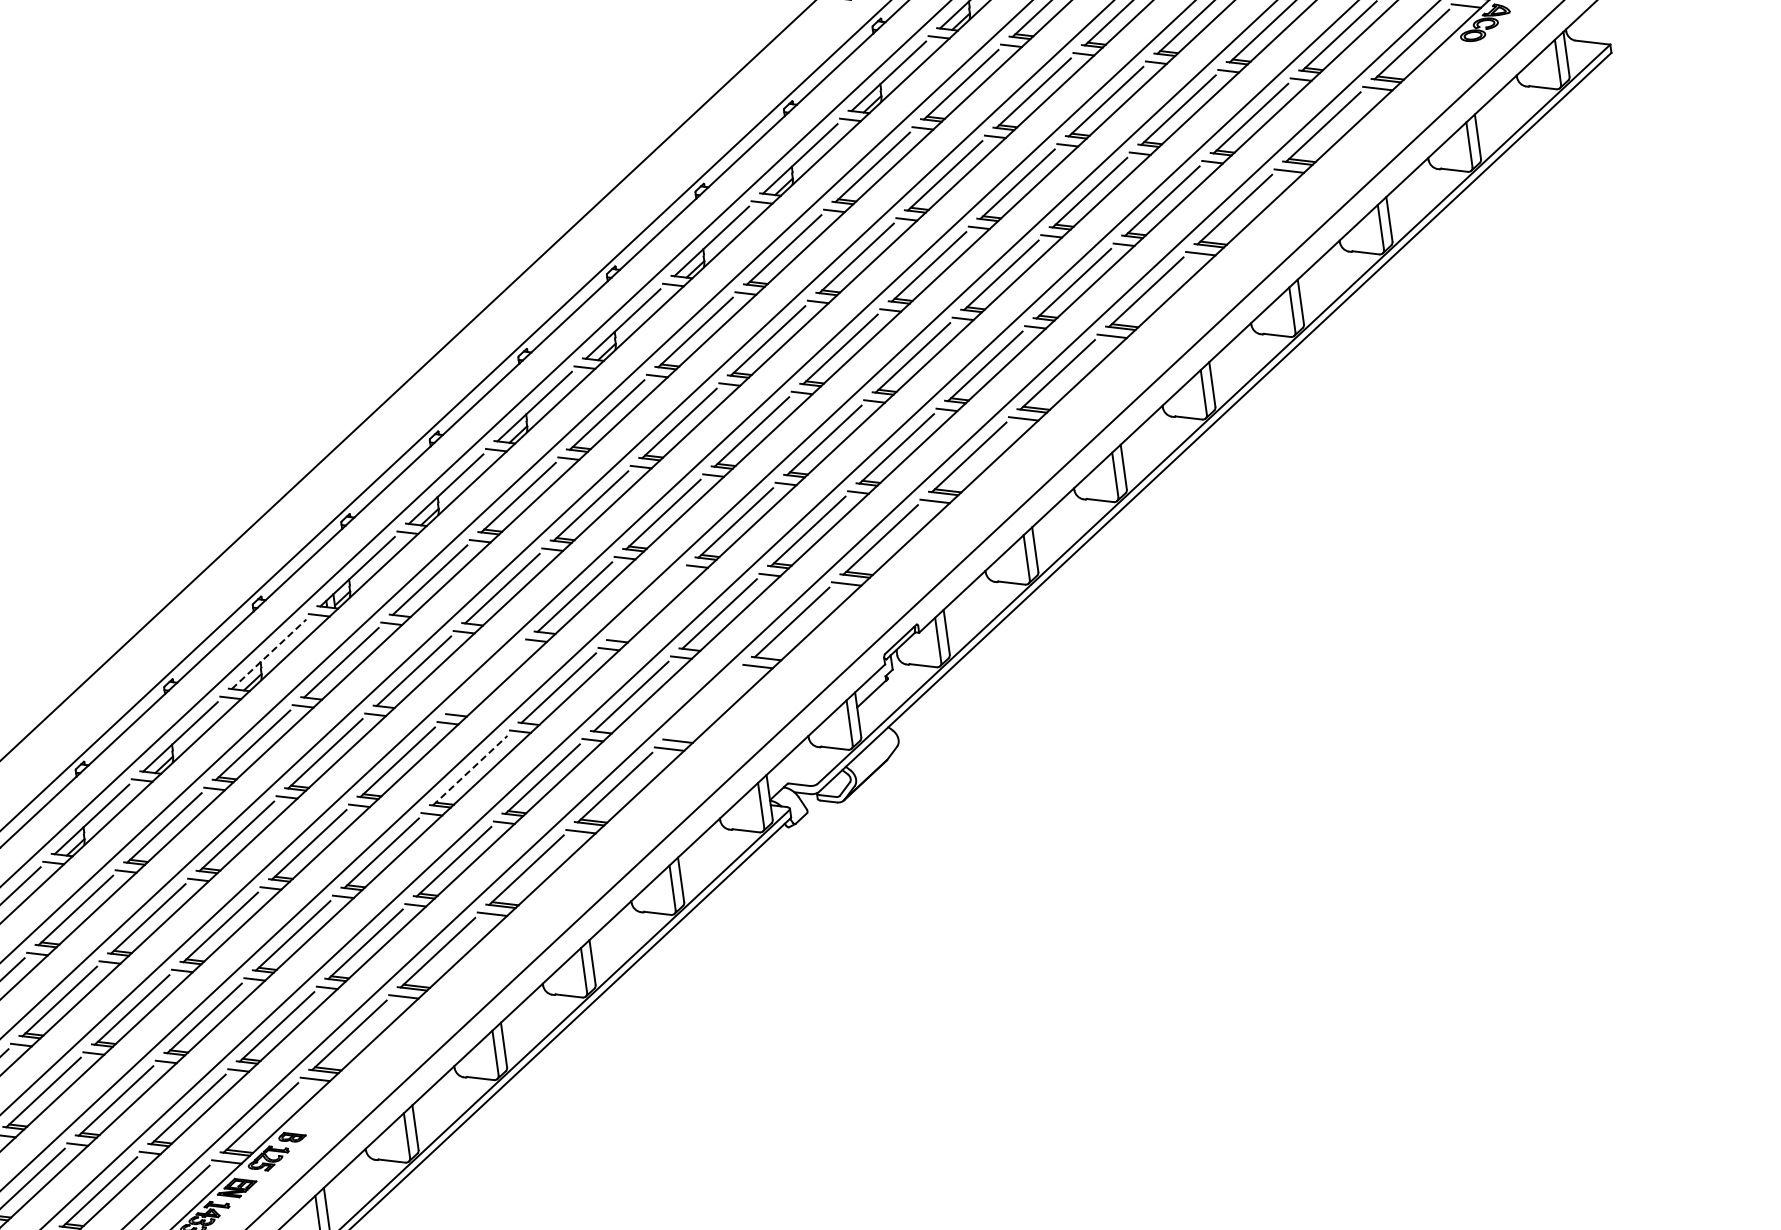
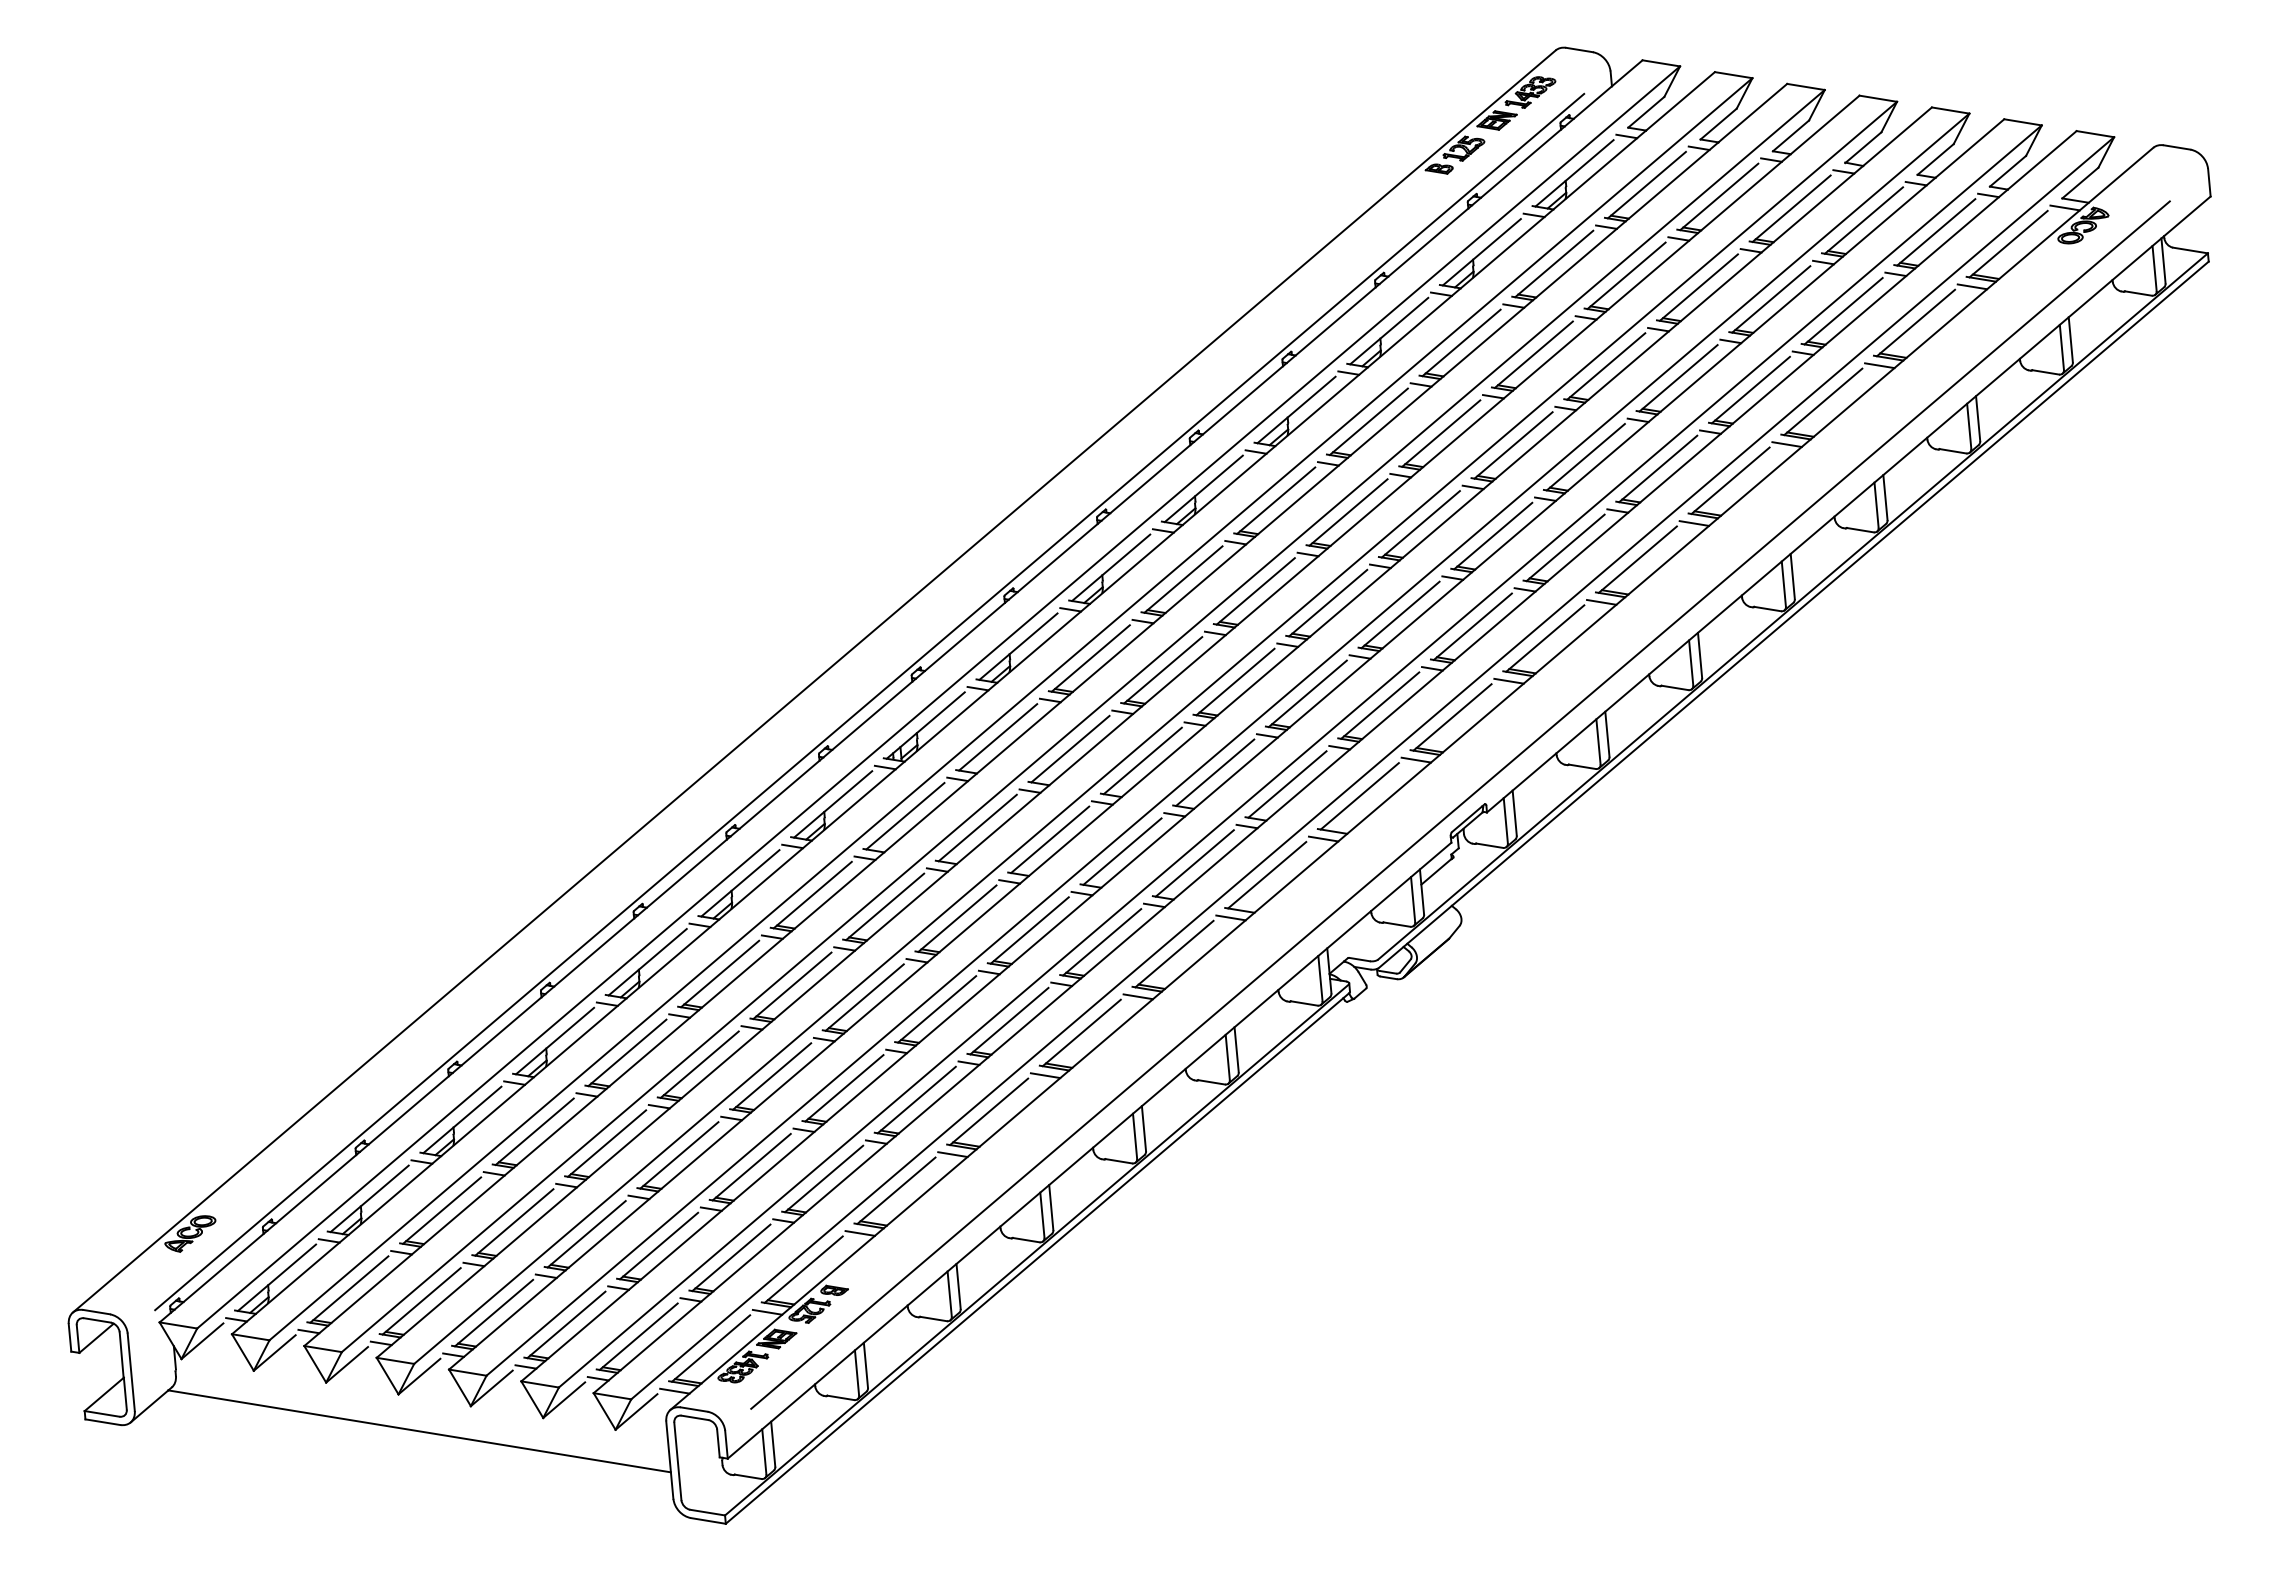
line: (647, 605) -> (1215, 772), added
line: (269, 654) -> (833, 804), dashed -> solid
line: (486, 679) -> (1050, 839), added
line: (703, 705) -> (1267, 875), added
line: (470, 770) -> (1030, 930), dashed -> solid

